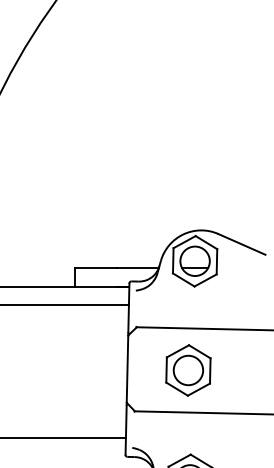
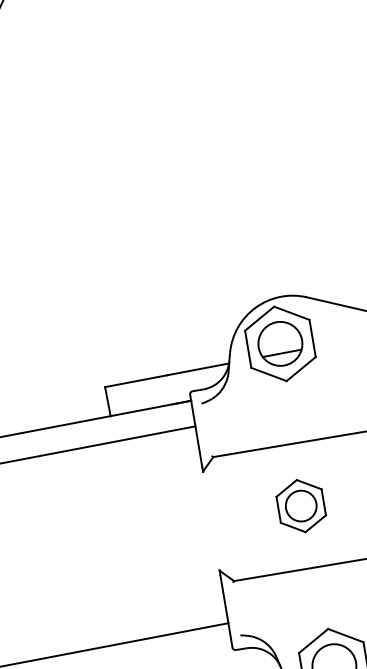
line: (127, 368) -> (211, 520), removed
part: (188, 370) -> (301, 506), size x0.7

